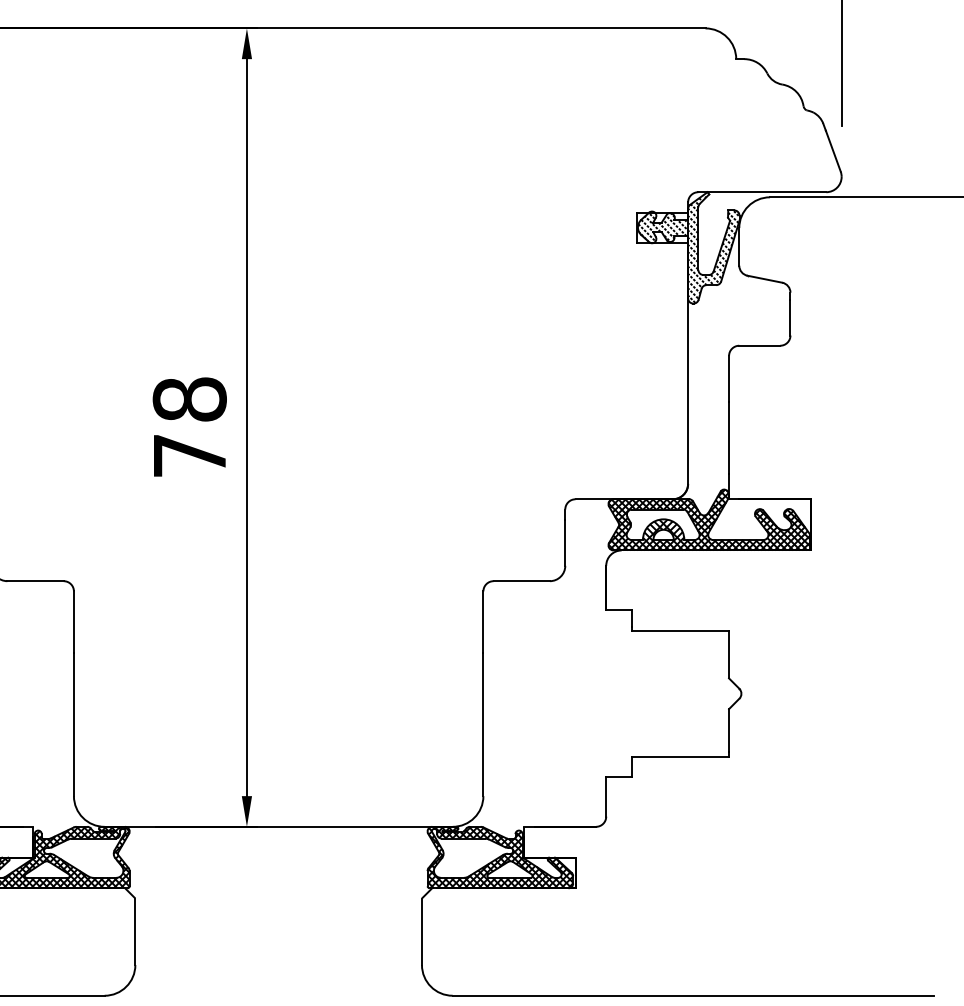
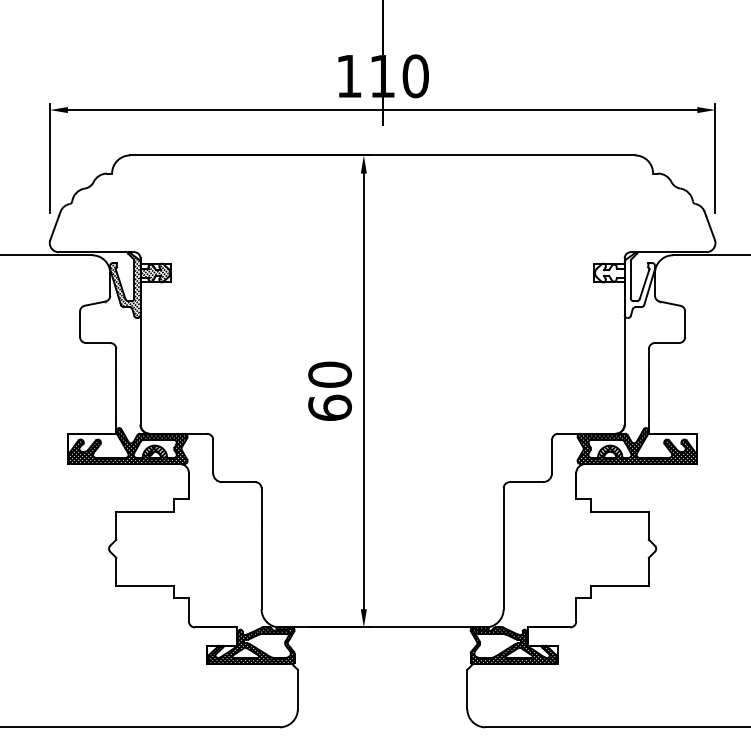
hatch: (687, 248) -> (624, 285), removed
text: (188, 426) -> (329, 390), 78 -> 60

